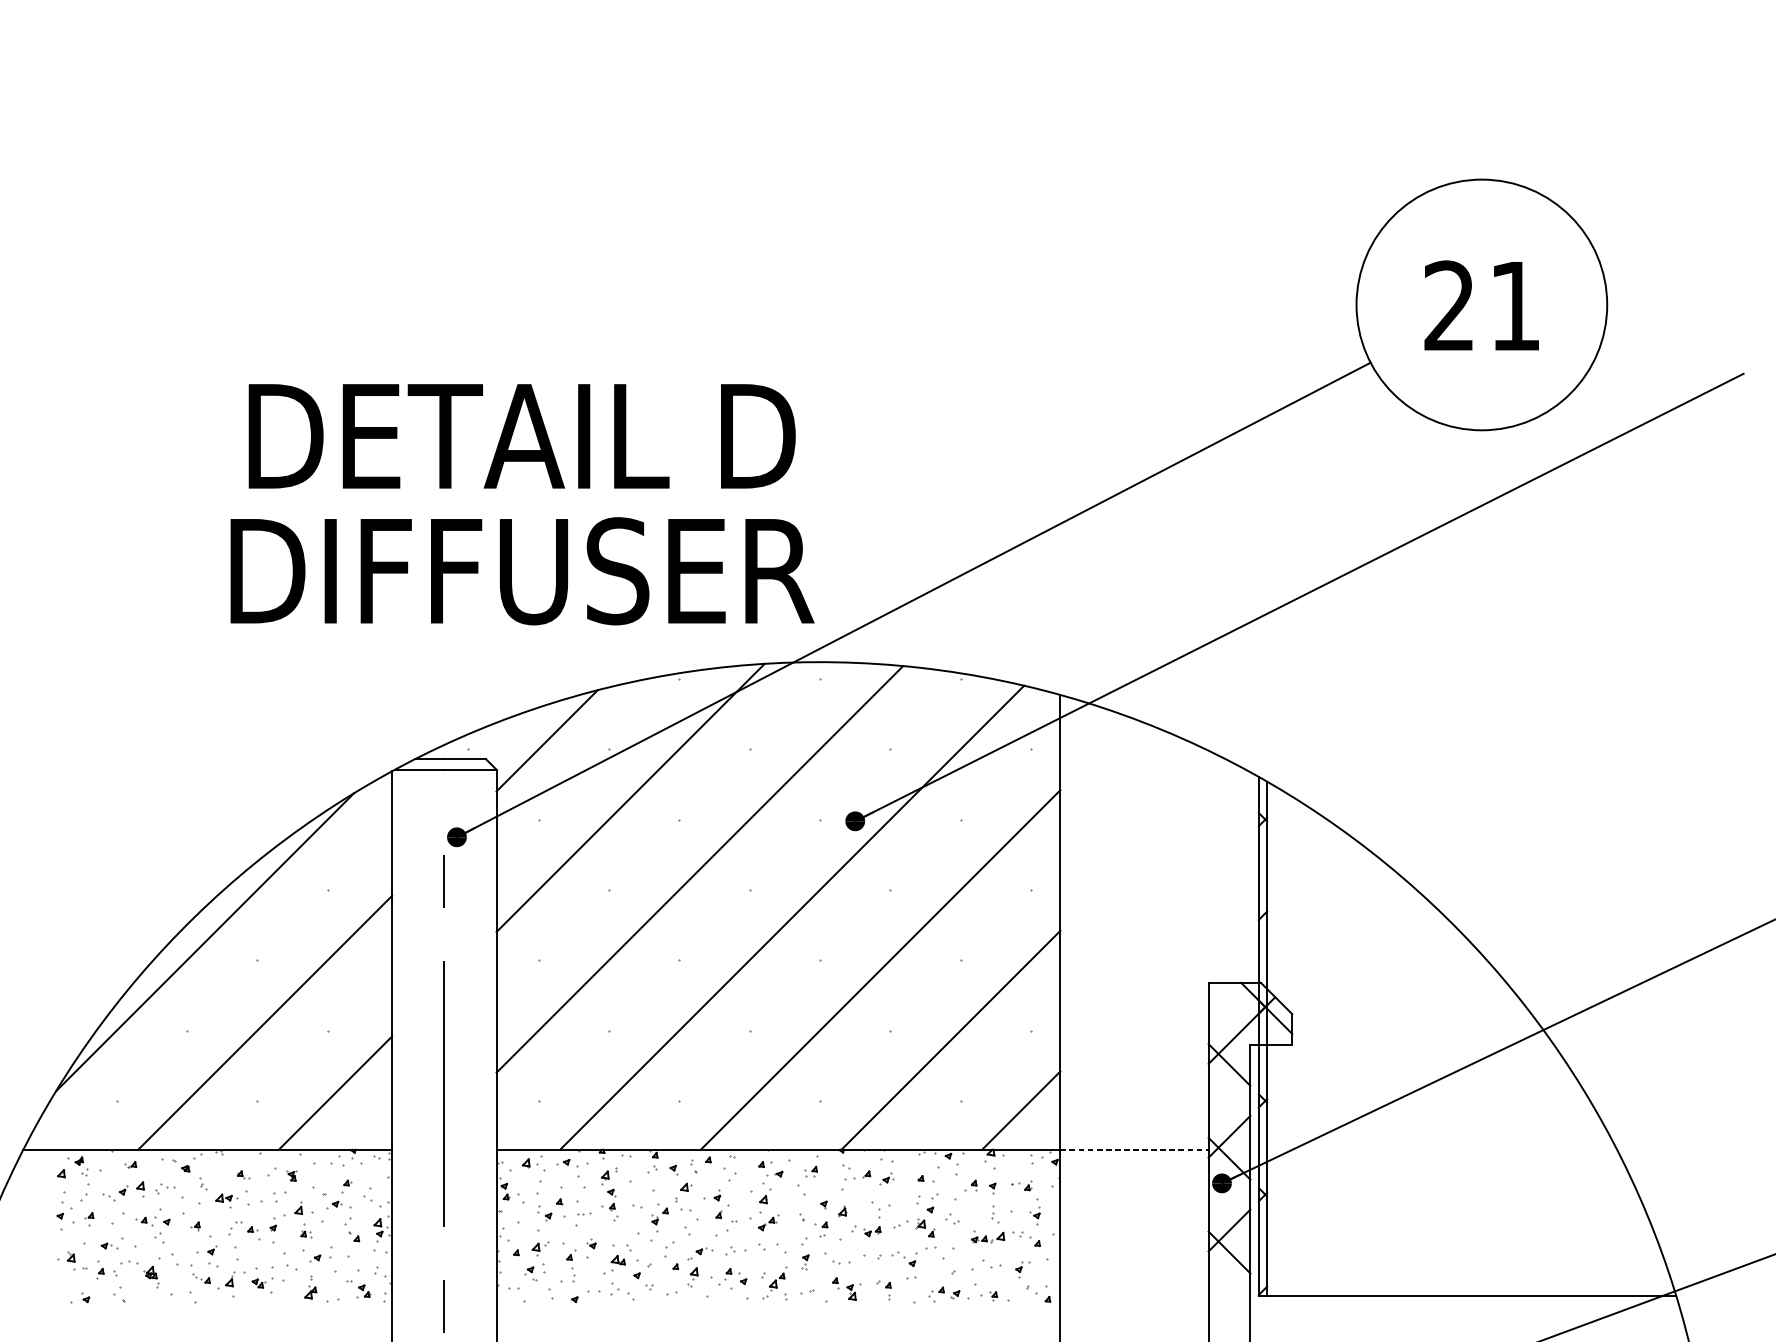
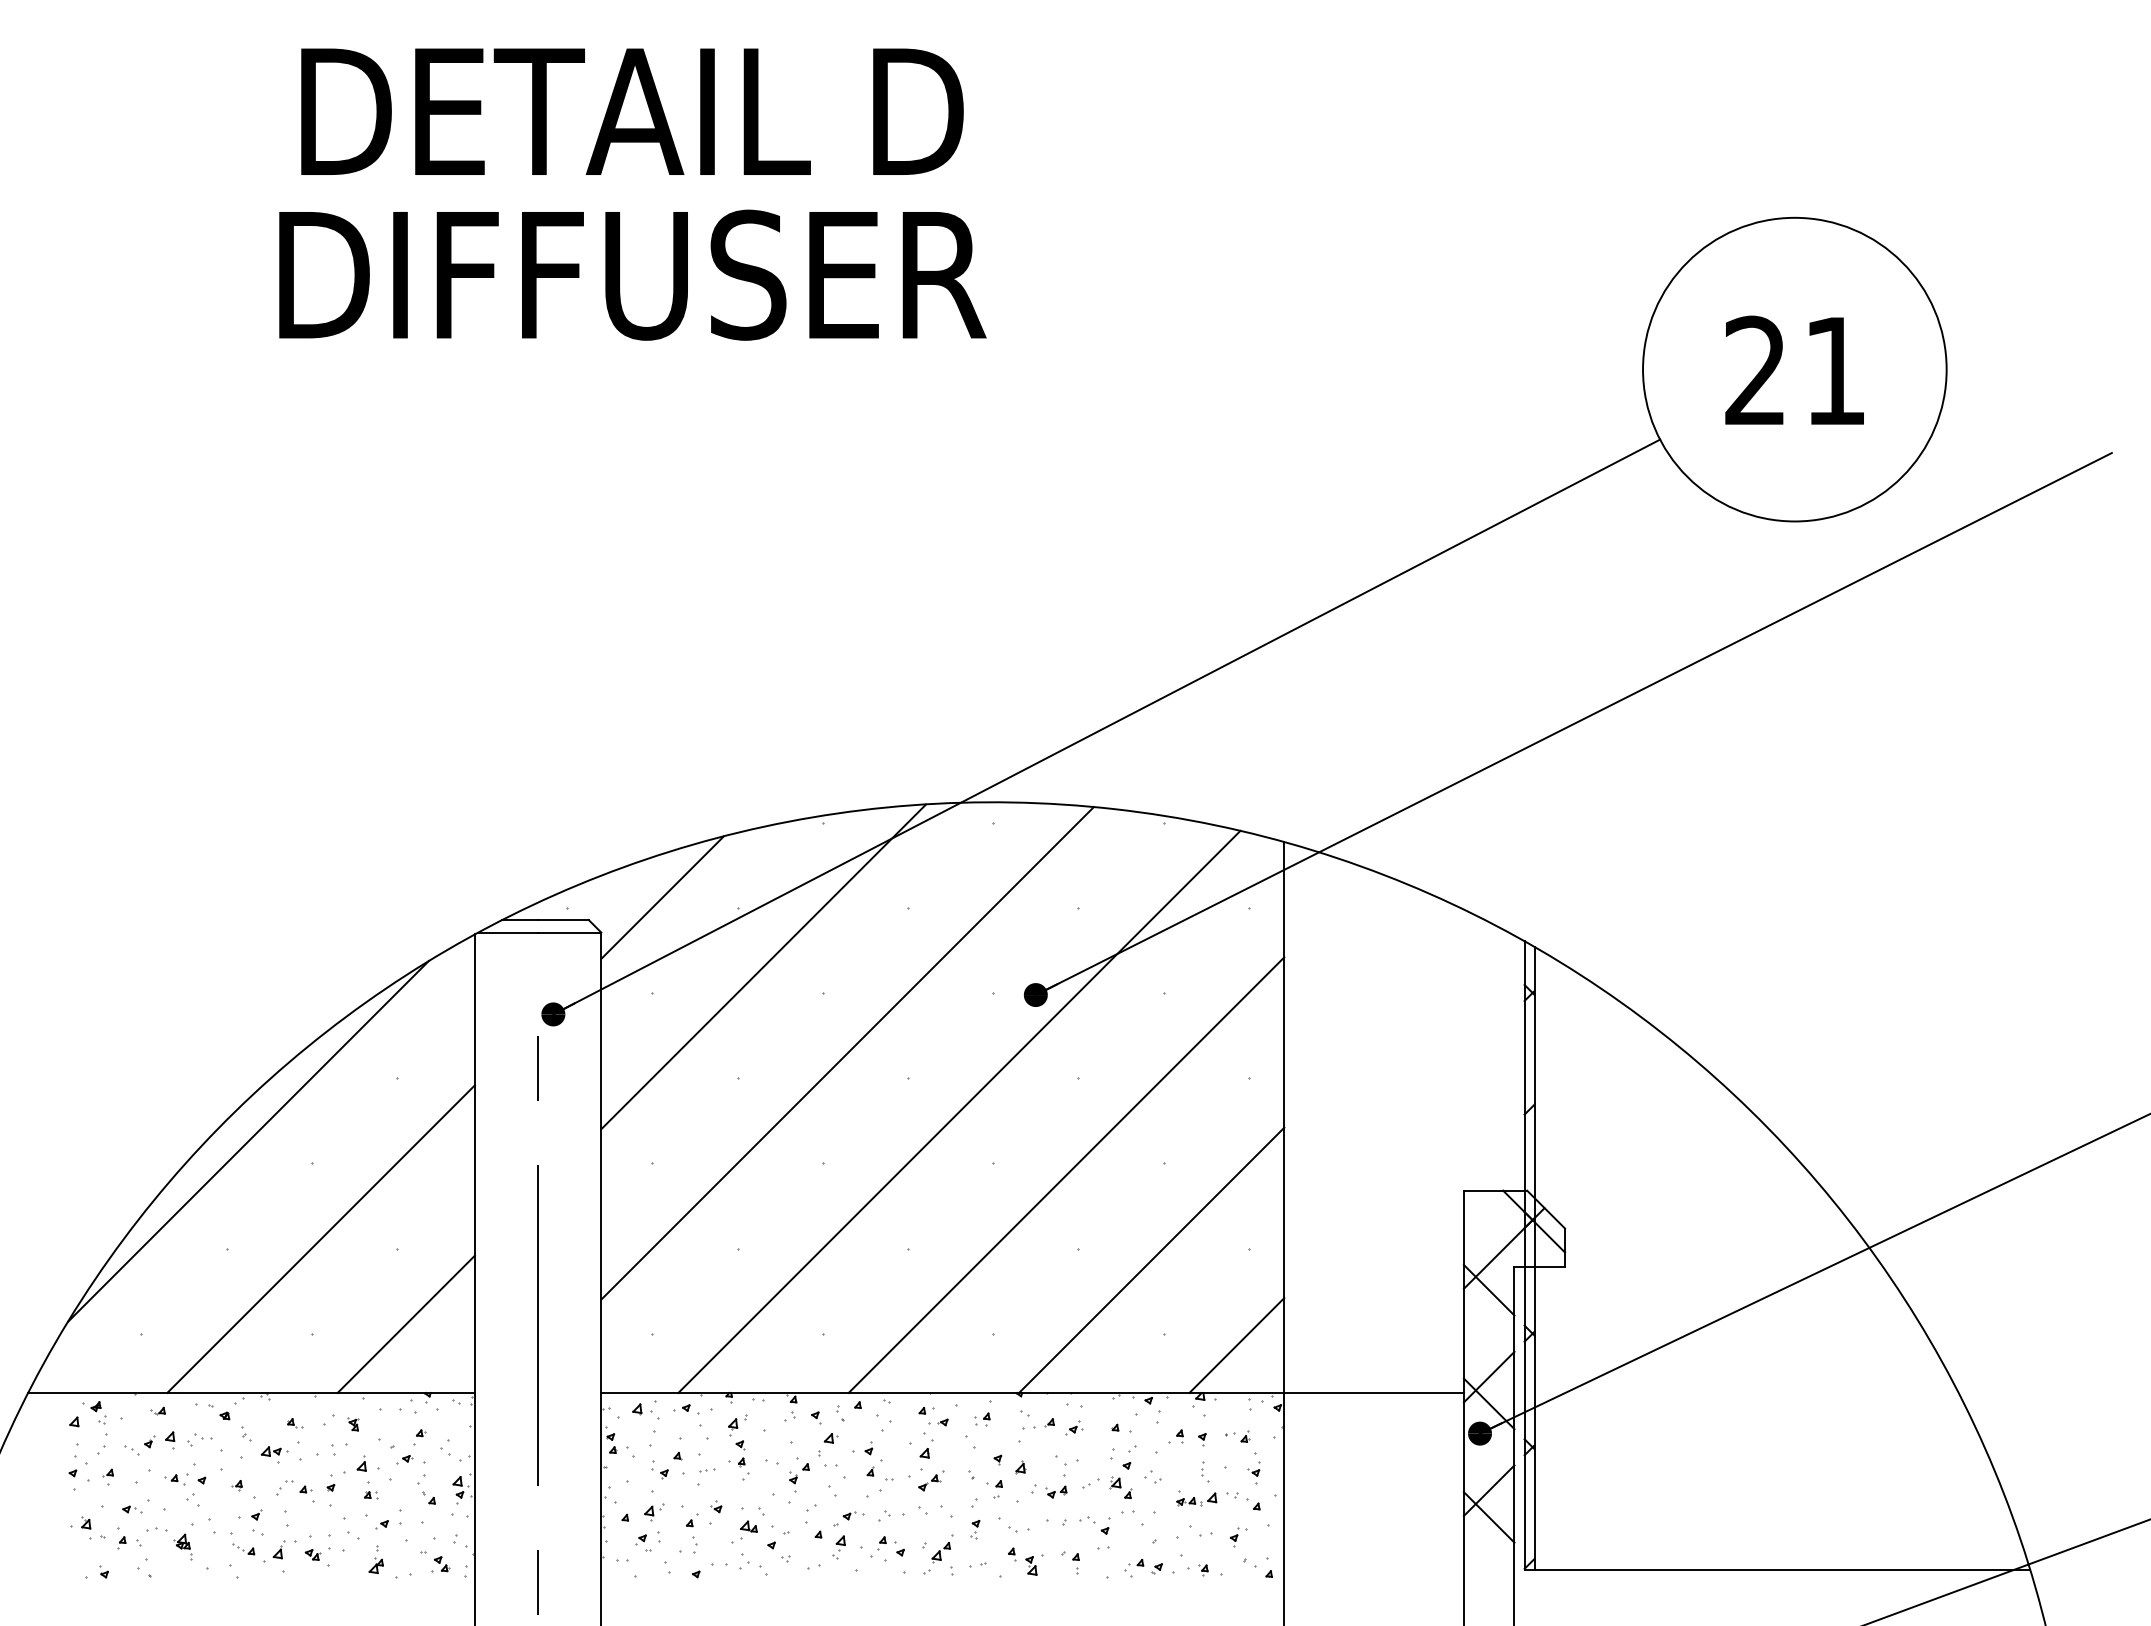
text: (522, 504) -> (632, 194), moved
line: (1134, 1149) -> (1374, 1392), dashed -> solid

